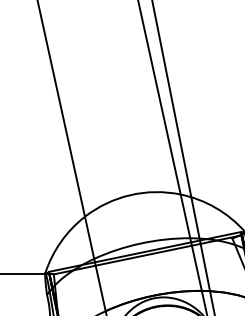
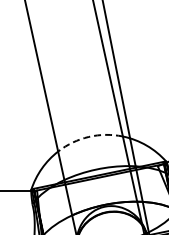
arc: (129, 194) -> (88, 136), solid -> dashed

